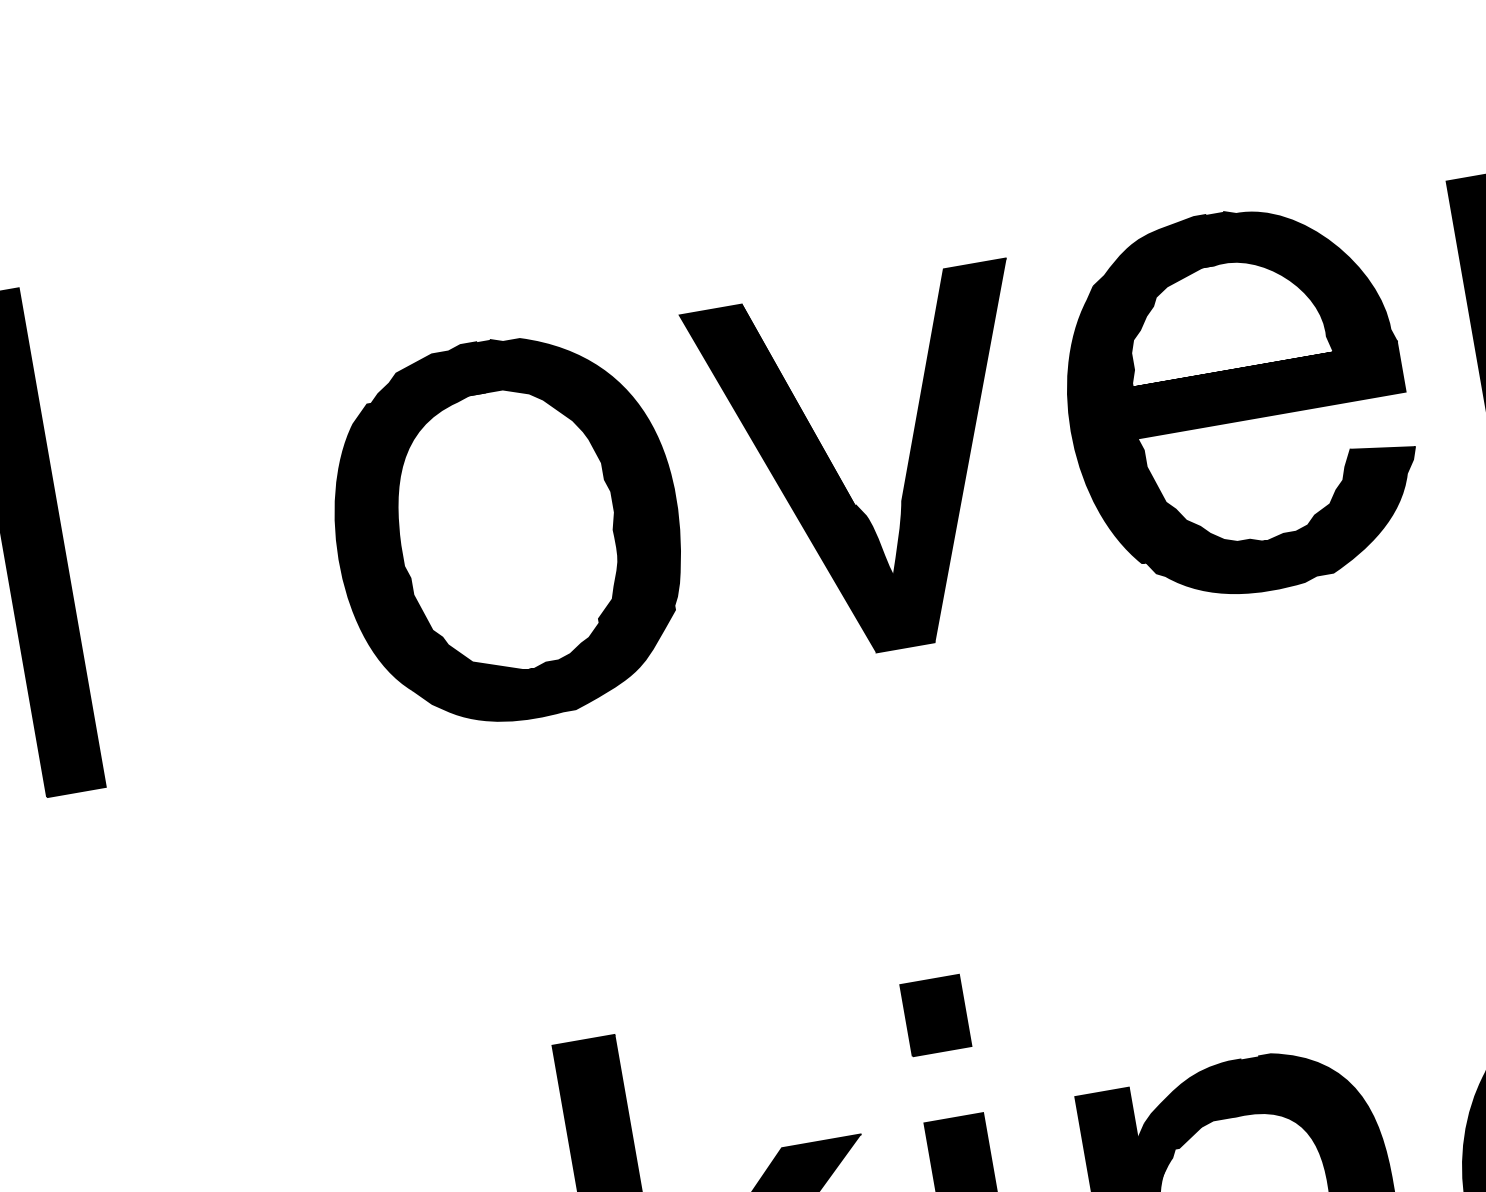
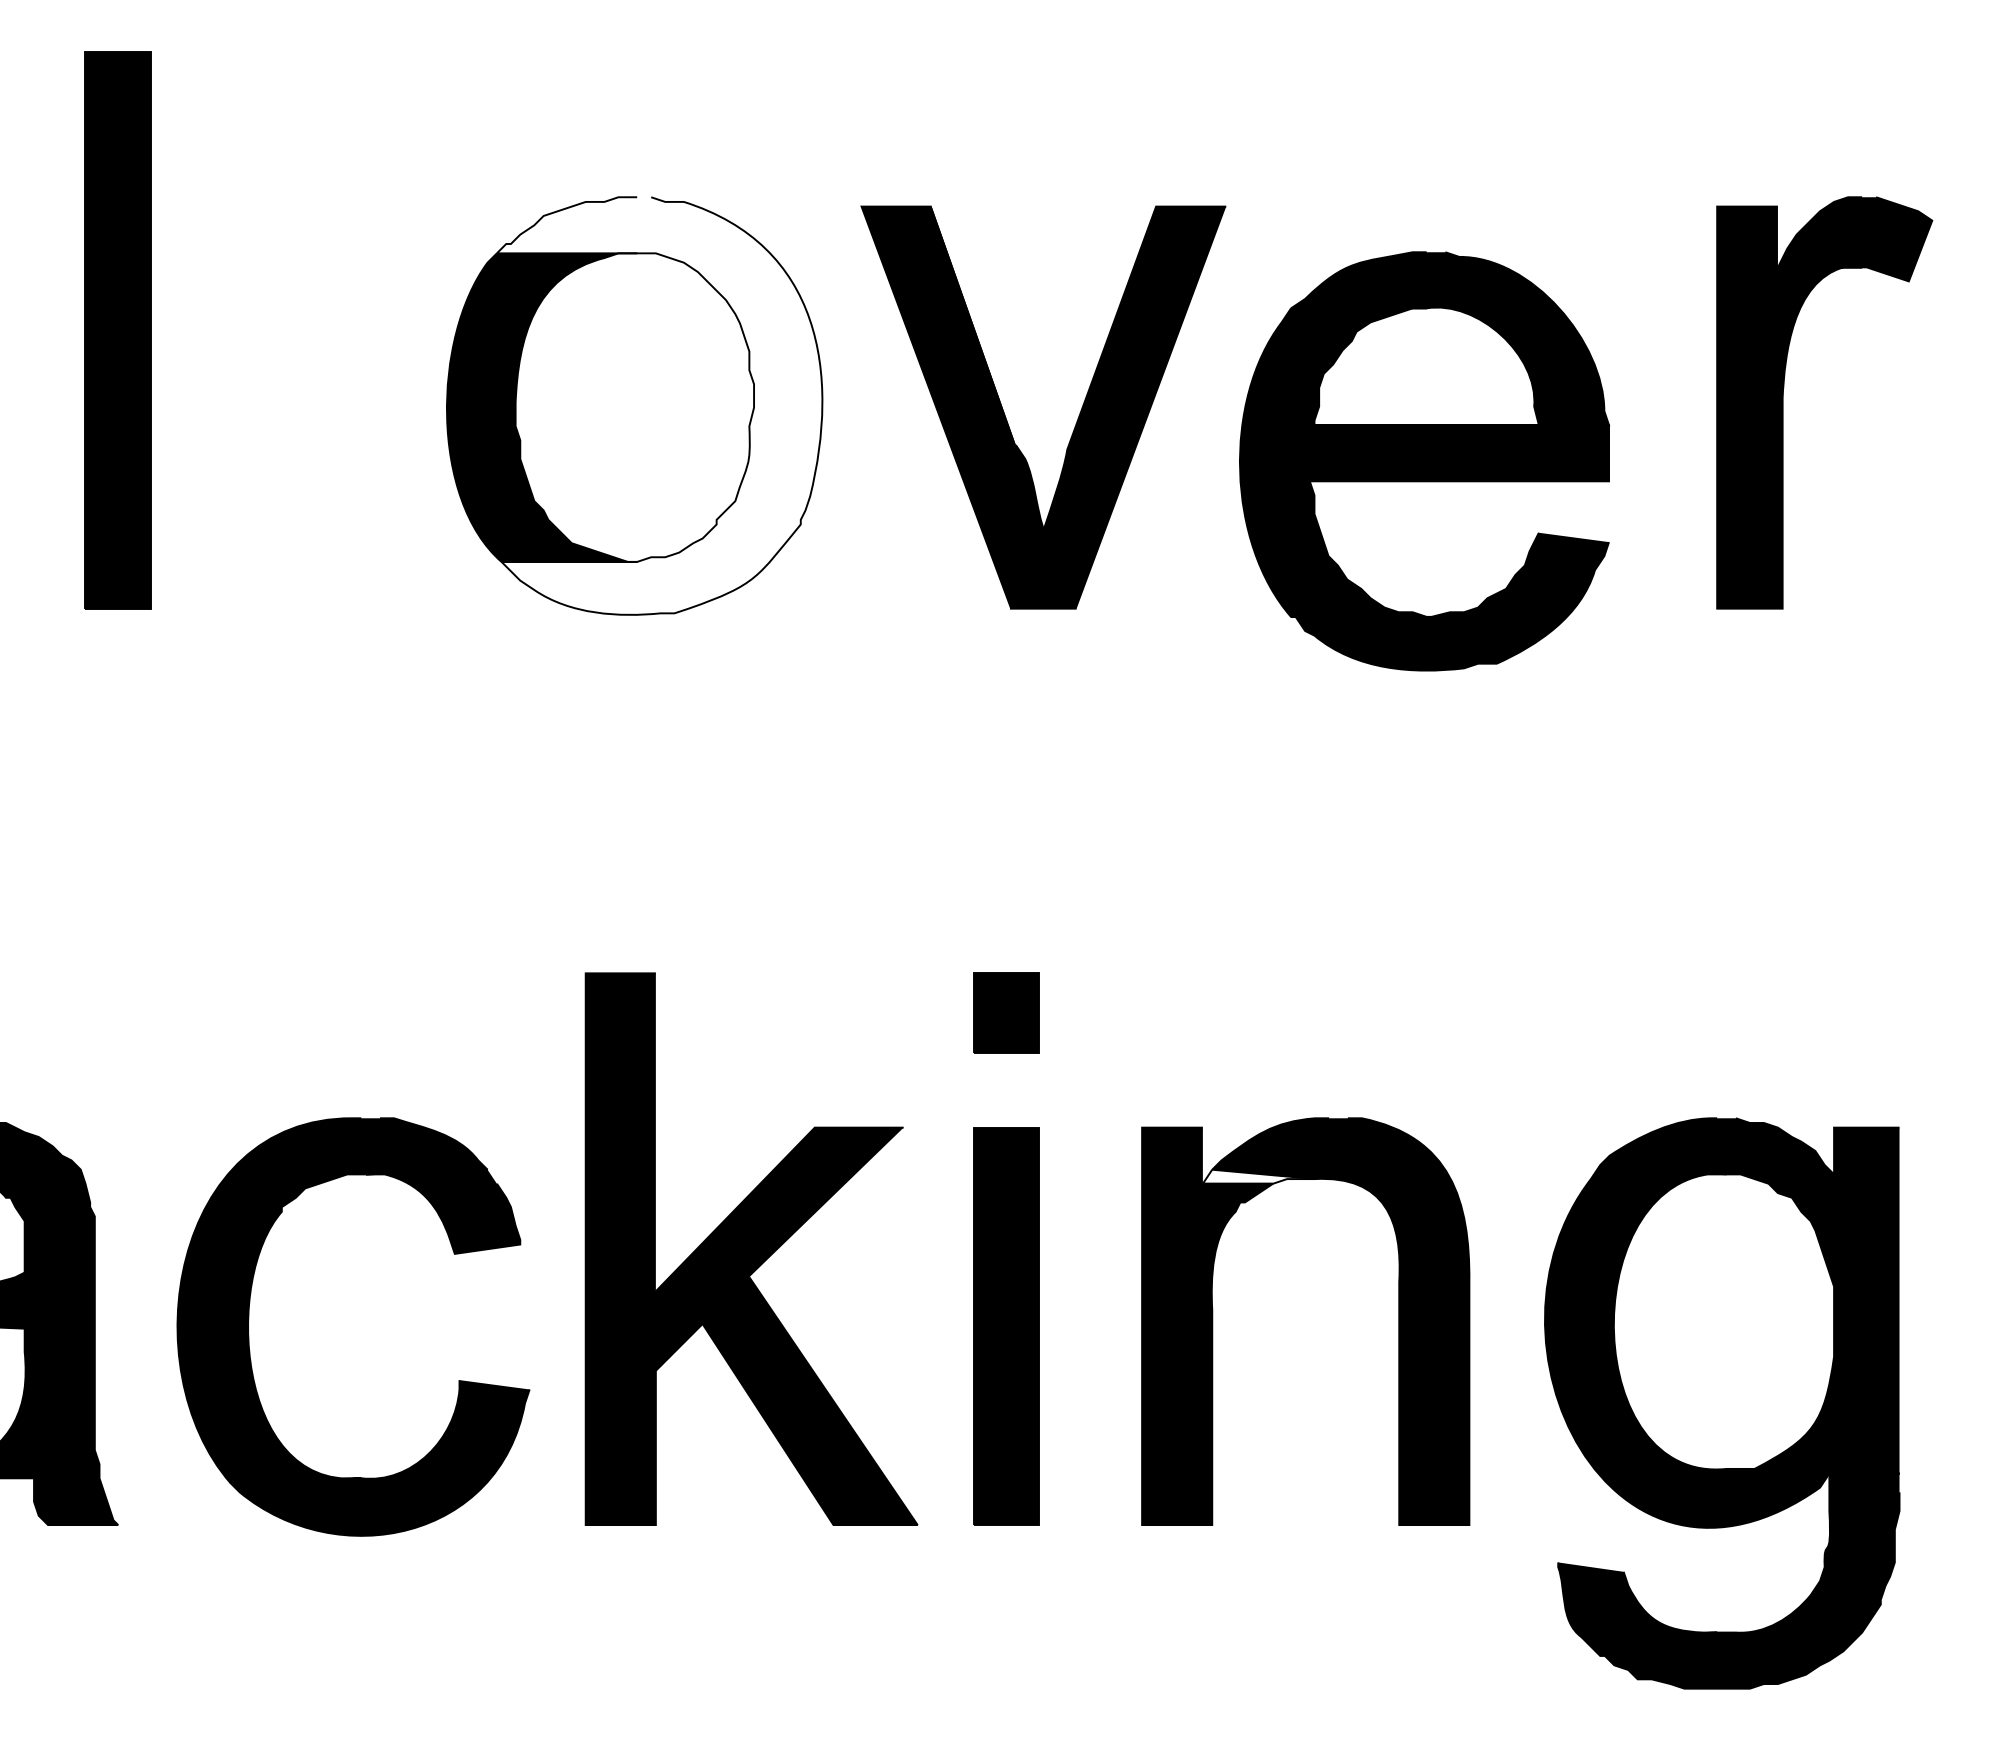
part: (1237, 402) -> (1424, 461), moved
fill: (529, 525) -> (659, 405), removed
fill: (1187, 1122) -> (1258, 1176), removed

